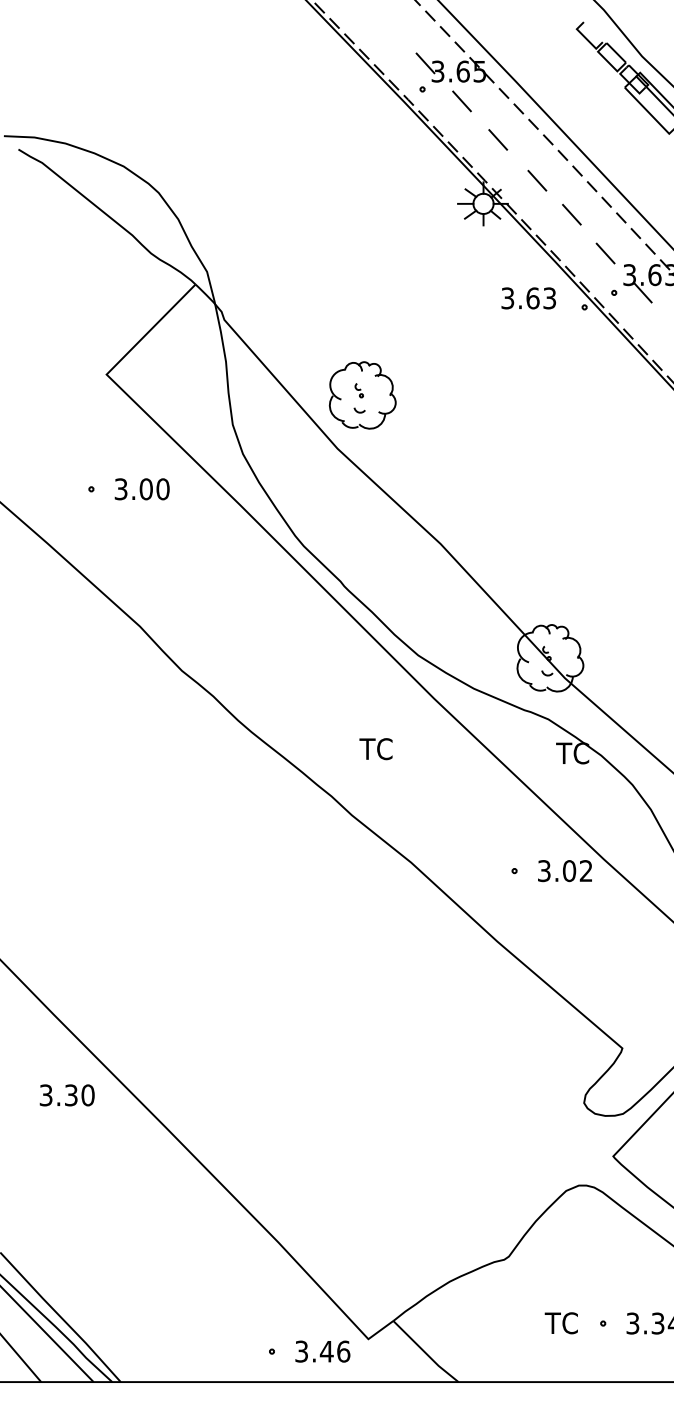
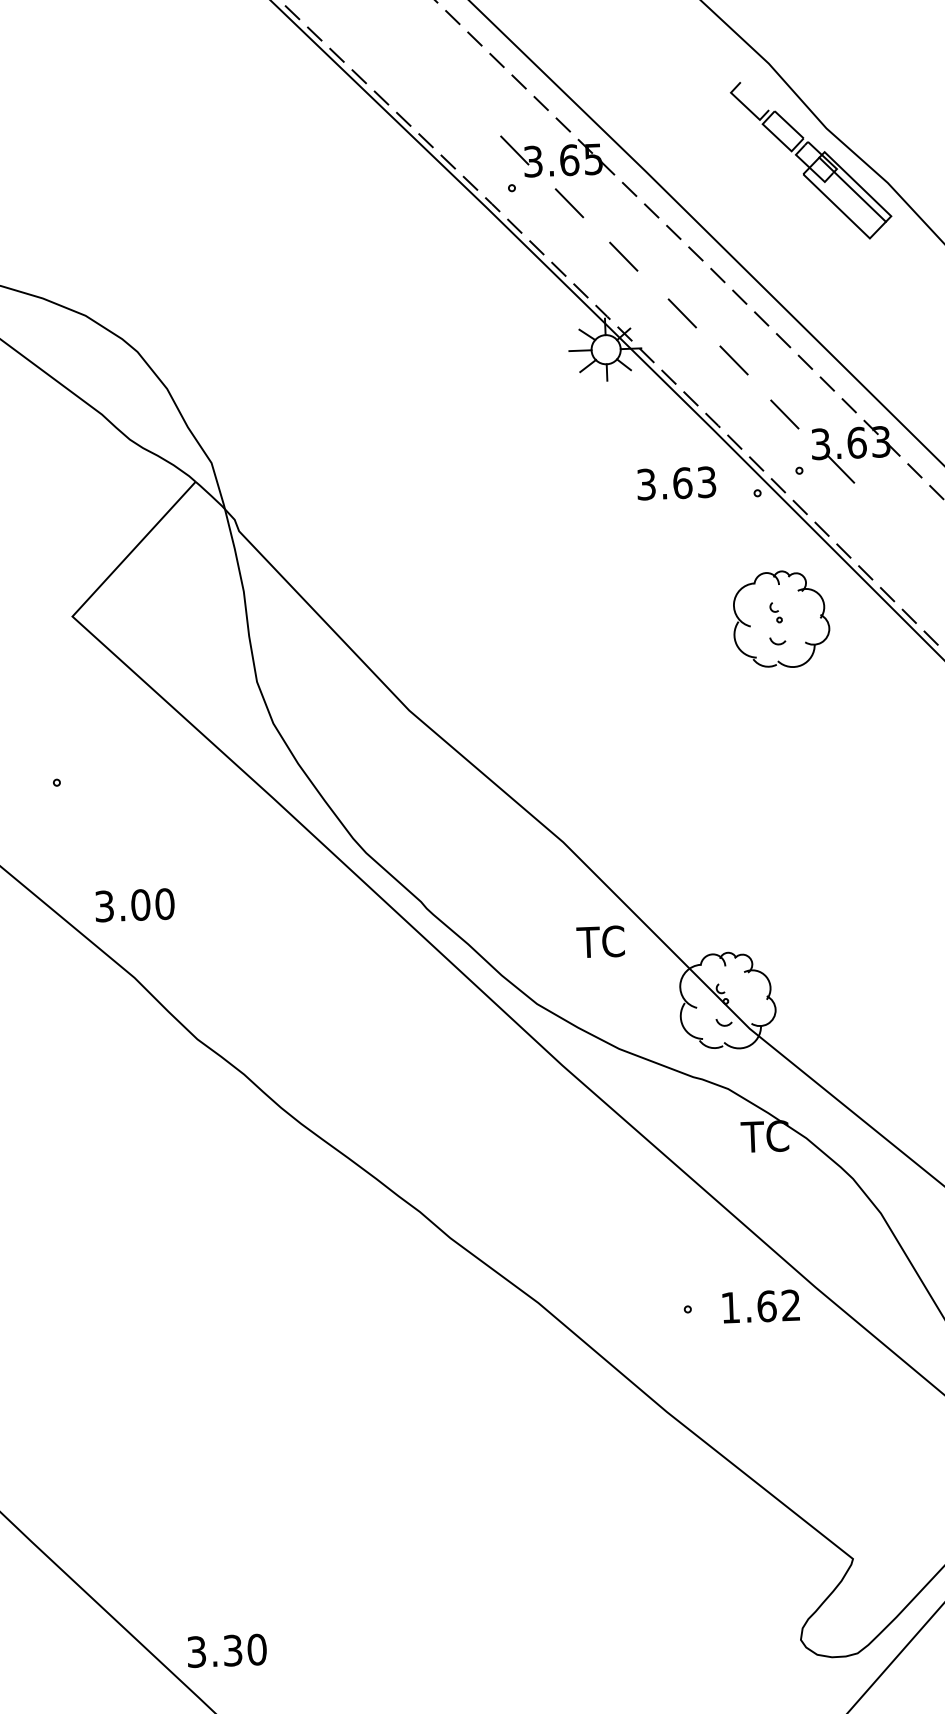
part: (362, 395) -> (780, 619), moved
text: (141, 489) -> (133, 905), moved
text: (375, 749) -> (600, 942), moved
text: (557, 871) -> (749, 1307), 3.02 -> 1.62
text: (66, 1095) -> (226, 1651), moved

